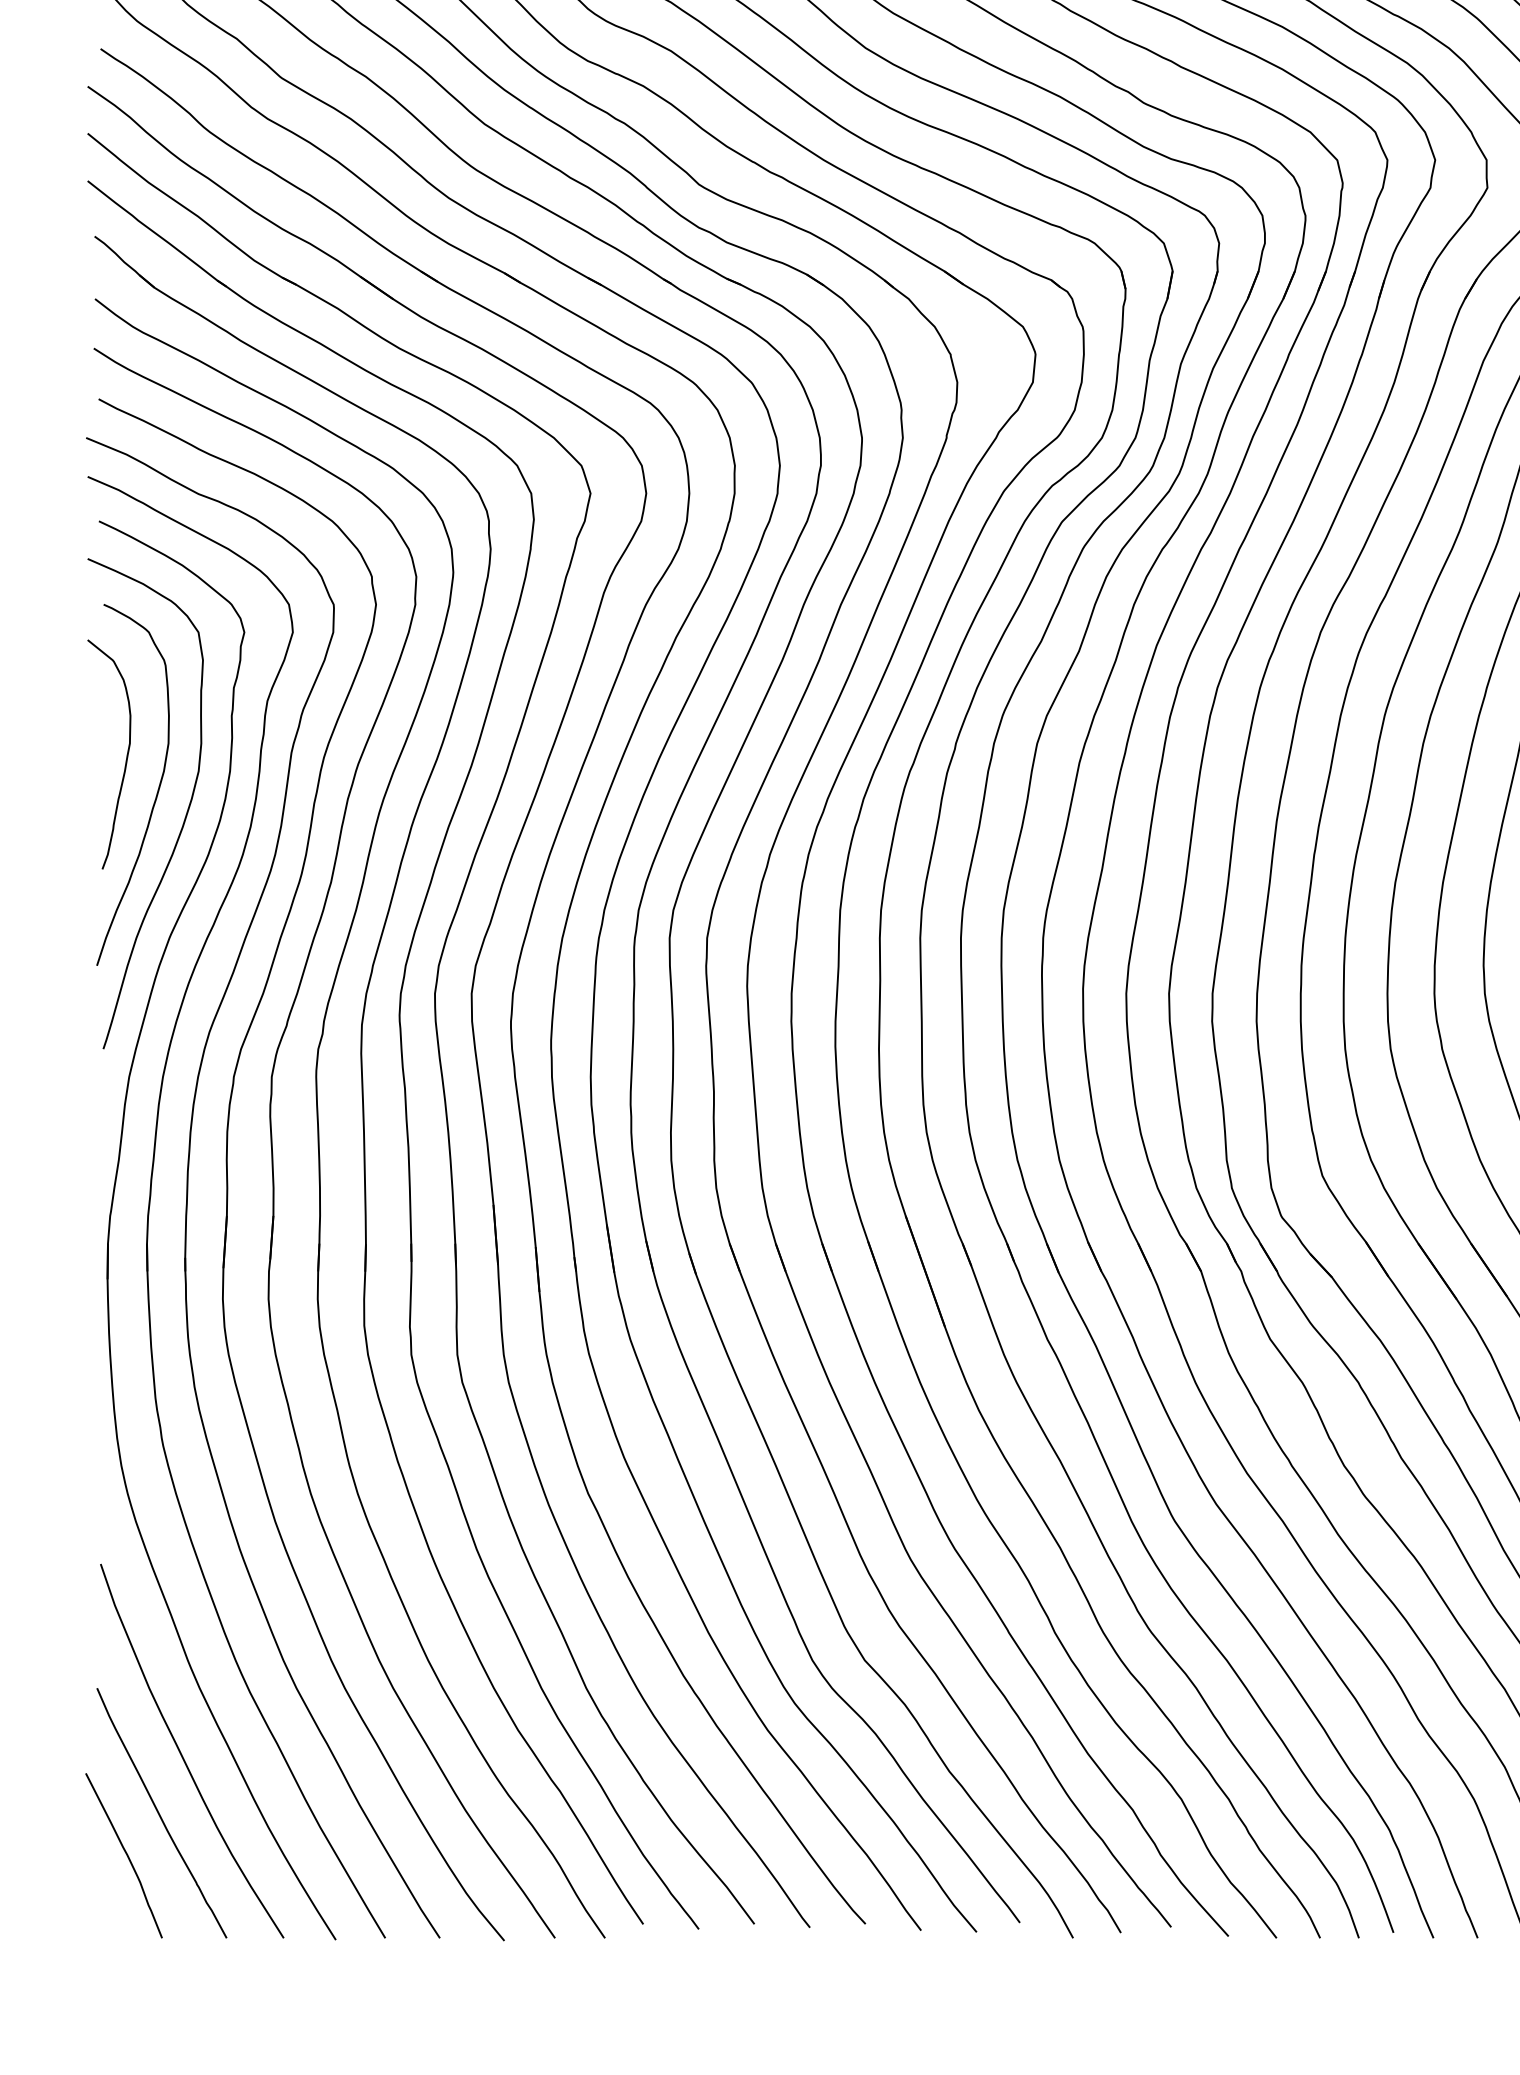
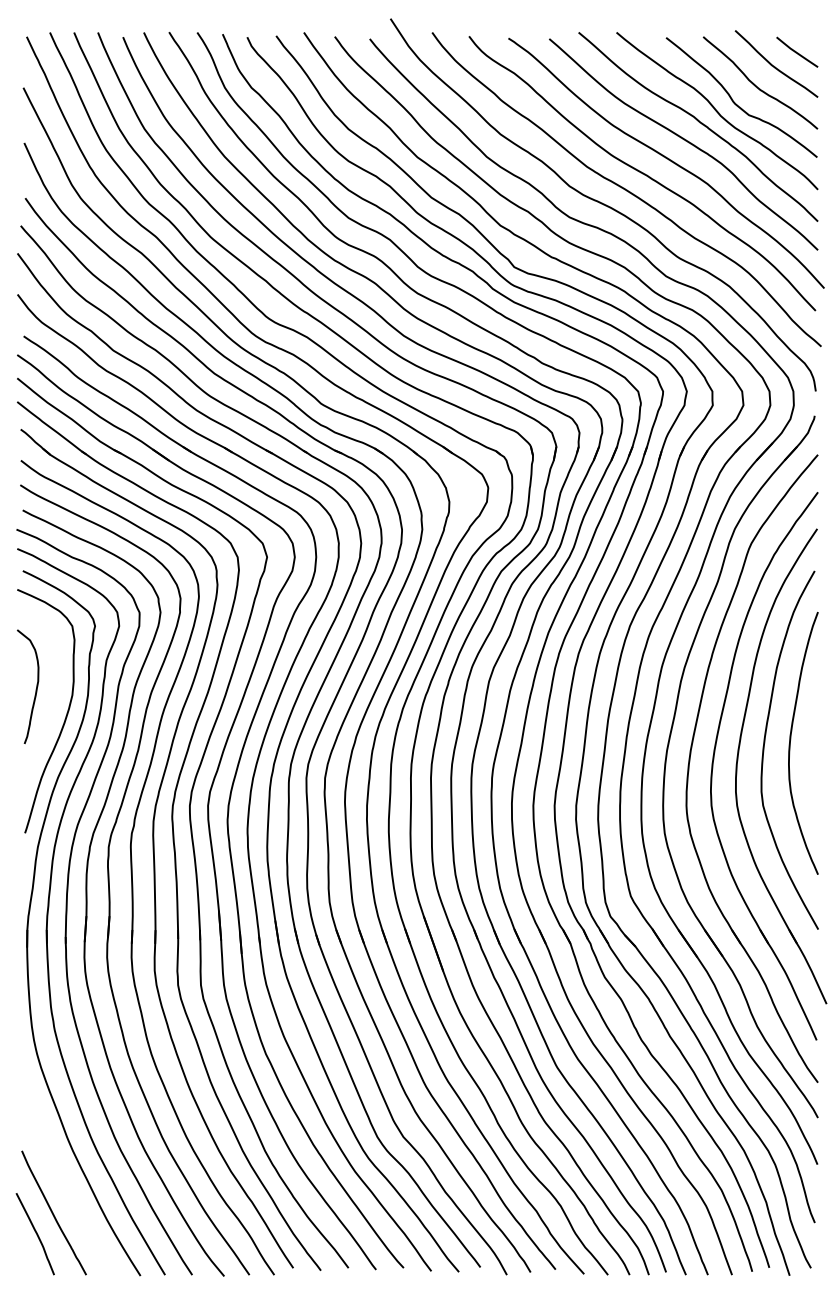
curve: (156, 787) -> (51, 703), removed
curve: (184, 1755) -> (65, 1184), removed

